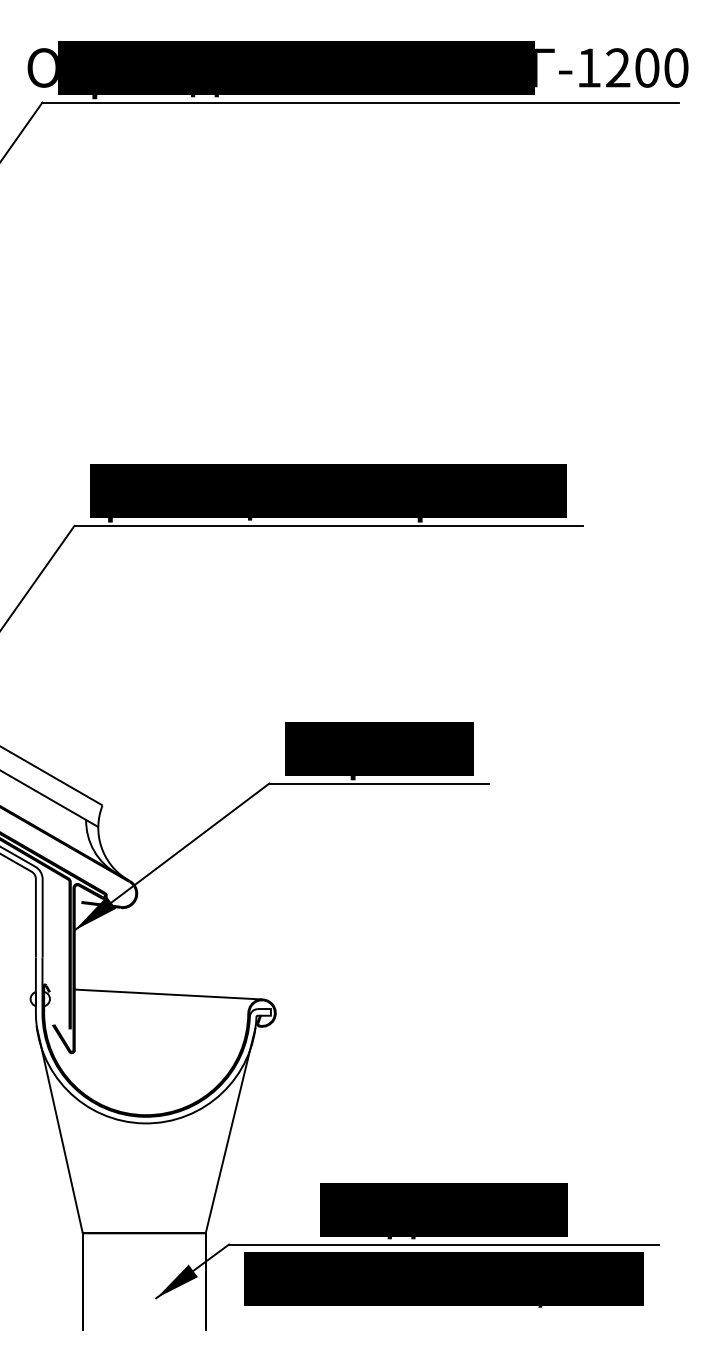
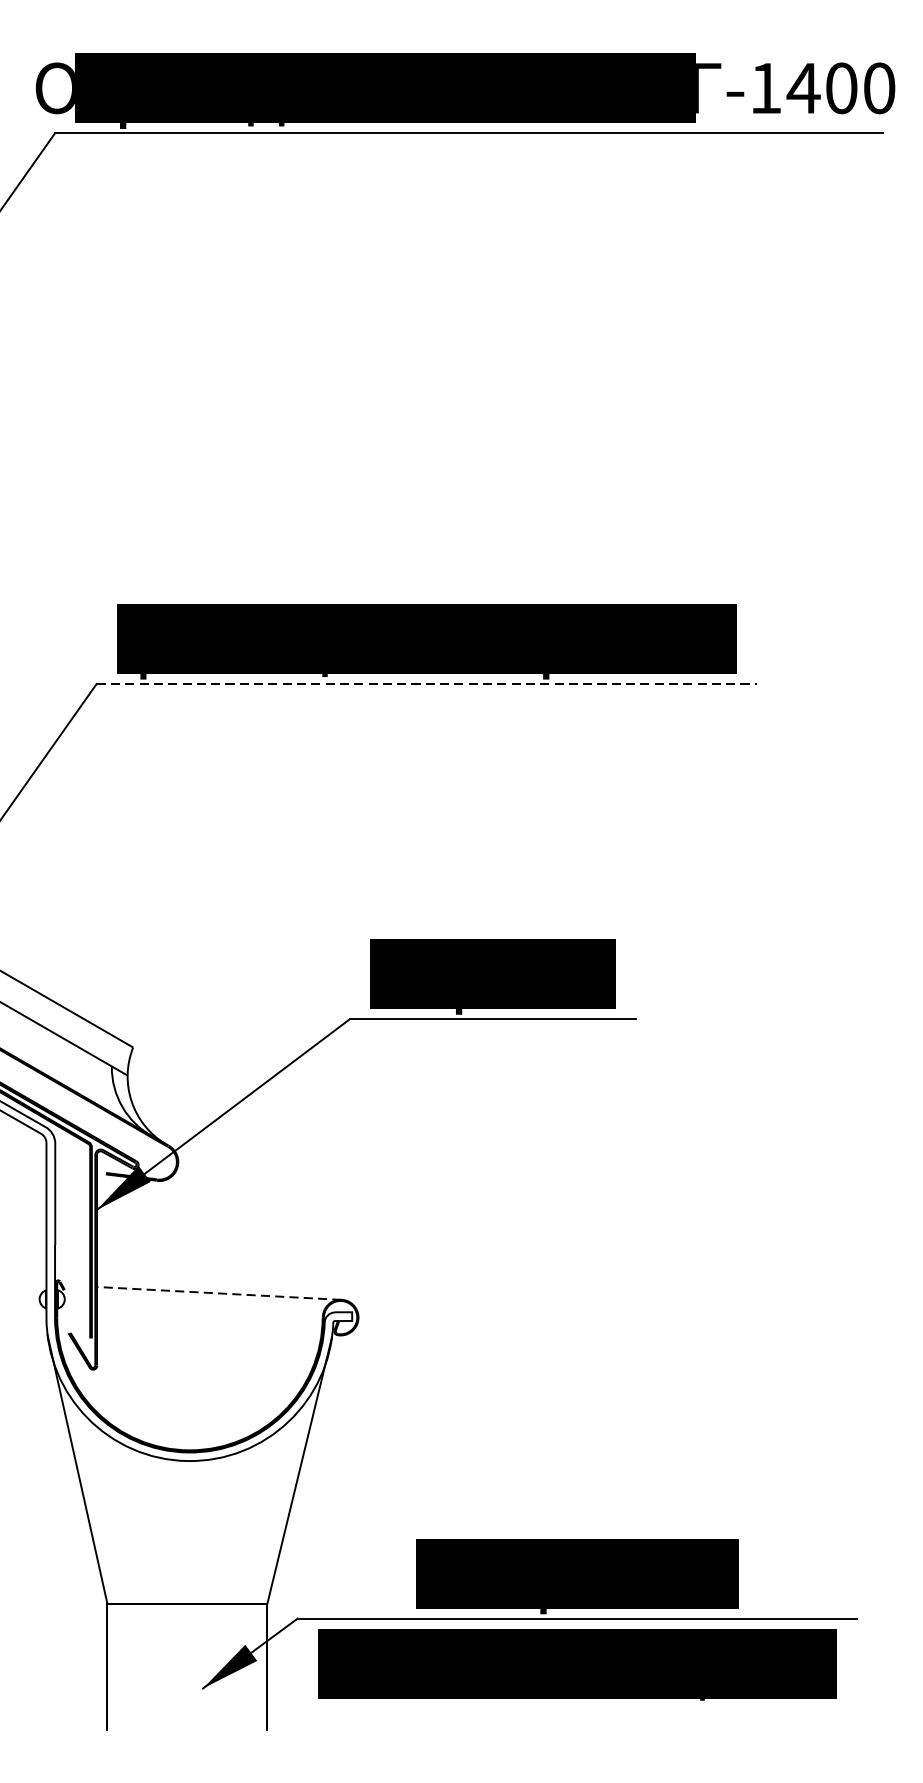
text: (617, 67) -> (802, 87), -1200 -> -1400
line: (329, 525) -> (428, 683), solid -> dashed
line: (168, 994) -> (218, 1293), solid -> dashed
text: (403, 1239) -> (524, 1612), водосток -> карниз

